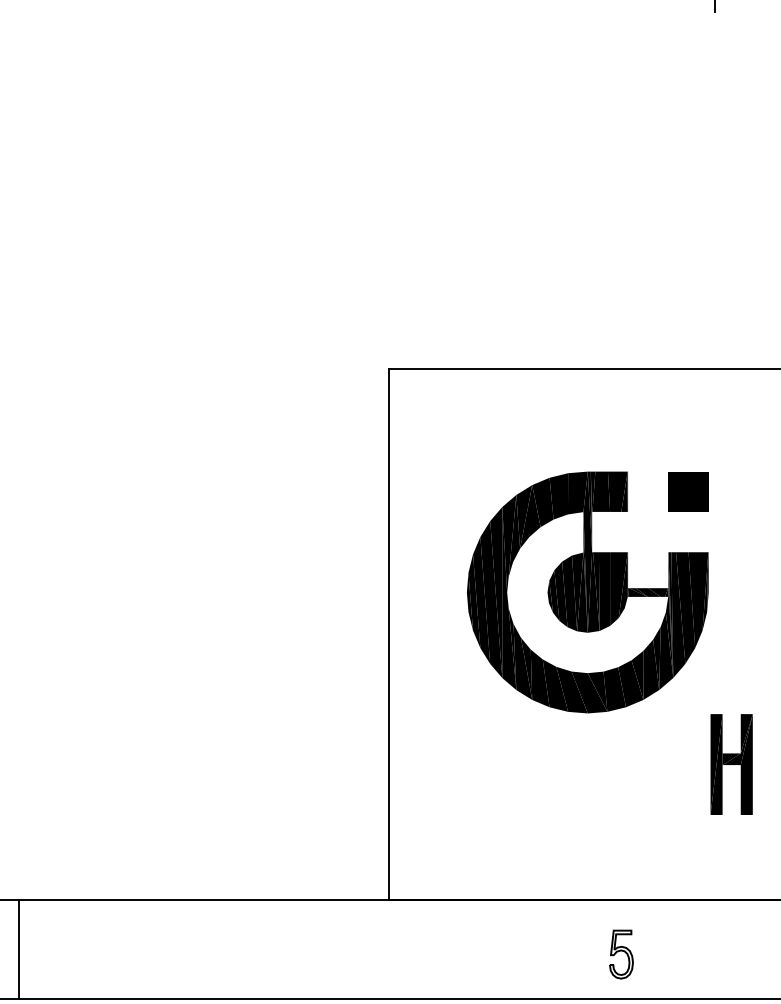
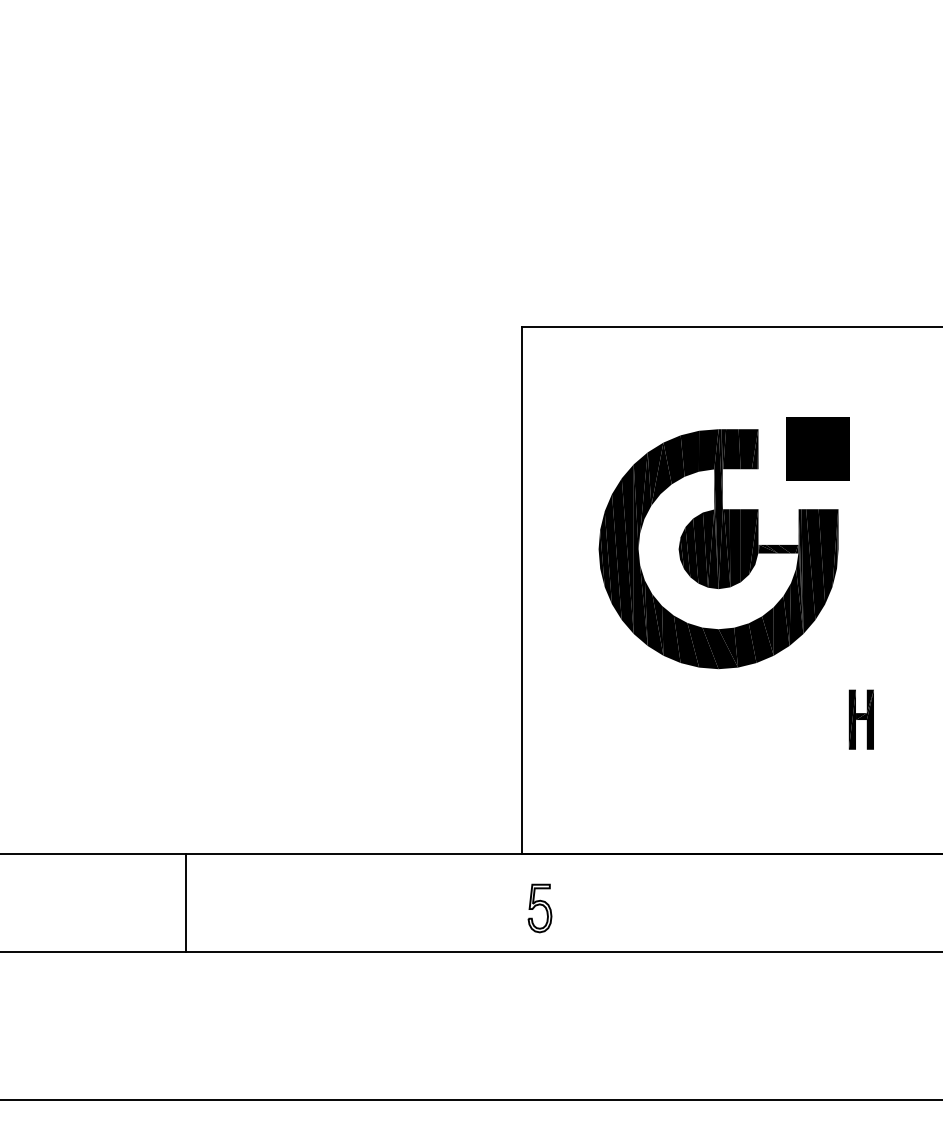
part: (688, 491) -> (818, 448), size x1.6
part: (731, 764) -> (861, 719), size x0.6
line: (18, 949) -> (185, 903), moved
part: (620, 954) -> (539, 908), moved

